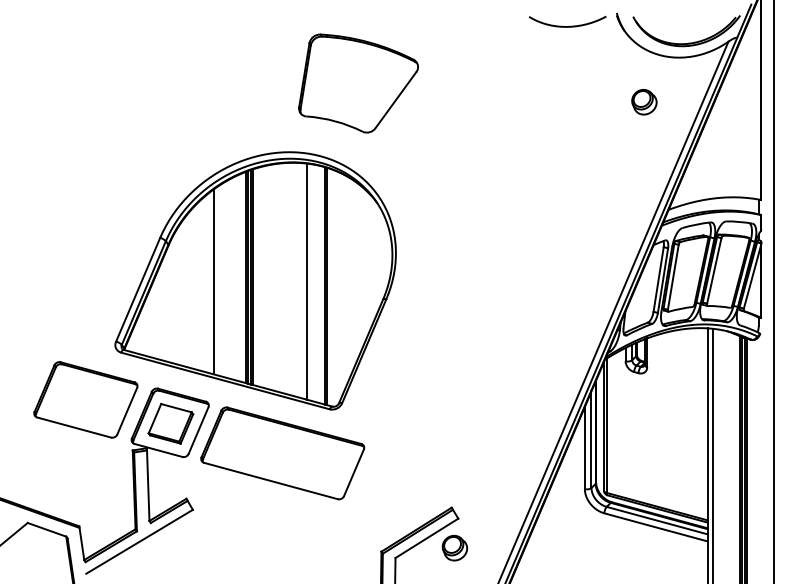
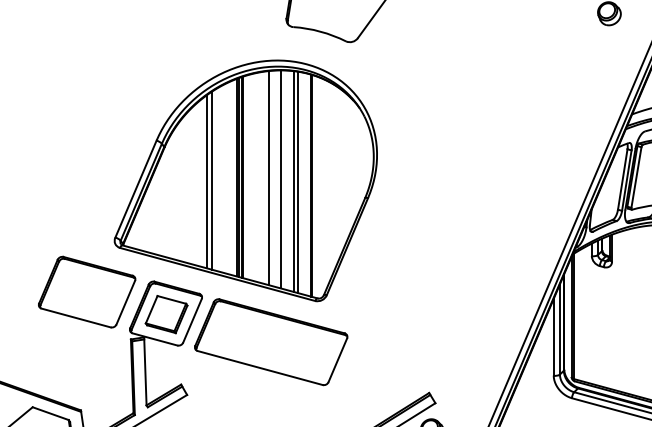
line: (279, 277) -> (268, 177), added
line: (293, 278) -> (281, 178), added
line: (219, 280) -> (212, 180), added
line: (311, 282) -> (298, 182), added

